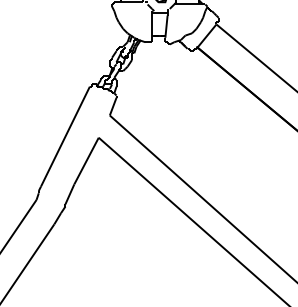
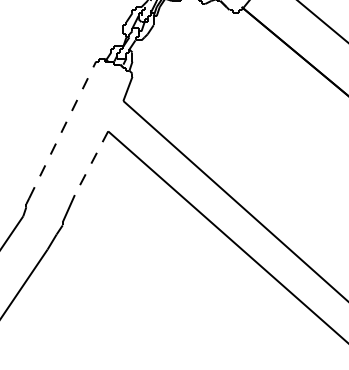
line: (65, 136) -> (62, 129), solid -> dashed
line: (86, 161) -> (91, 163), solid -> dashed

